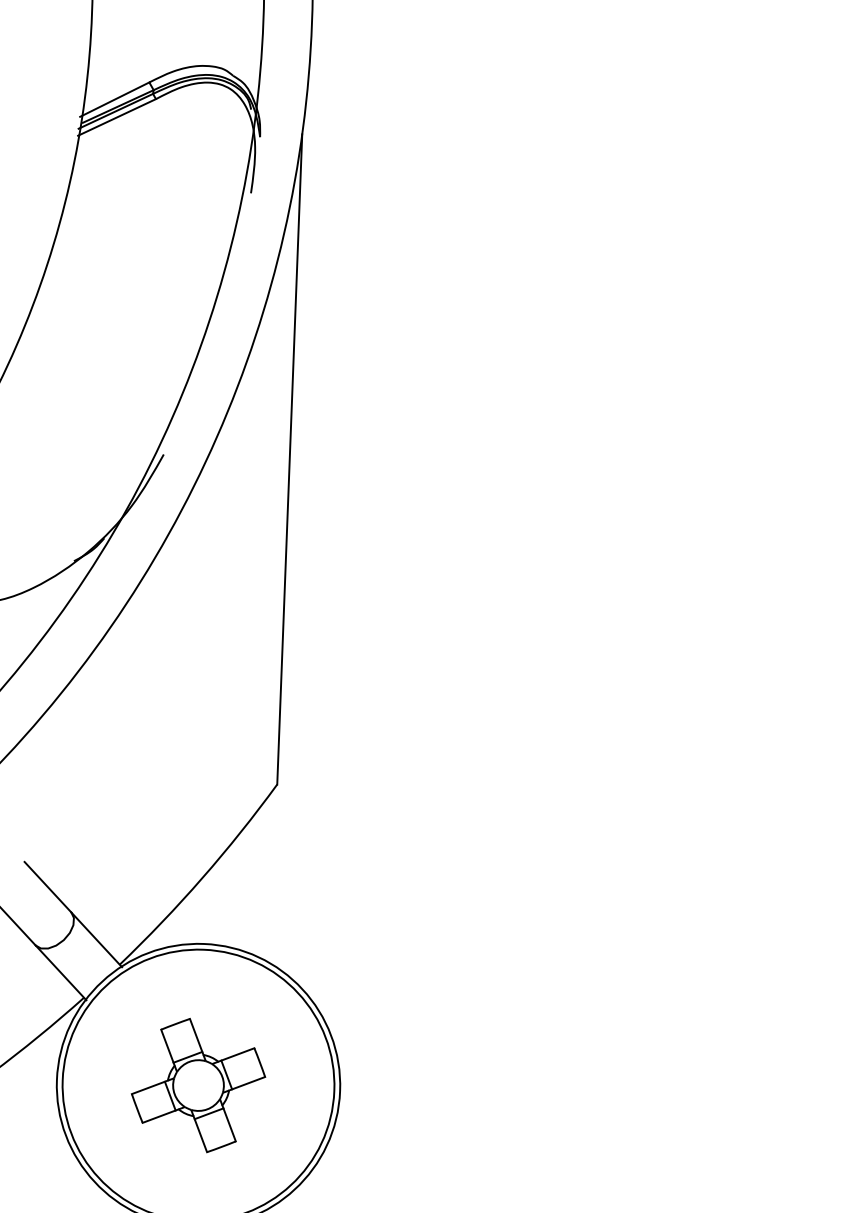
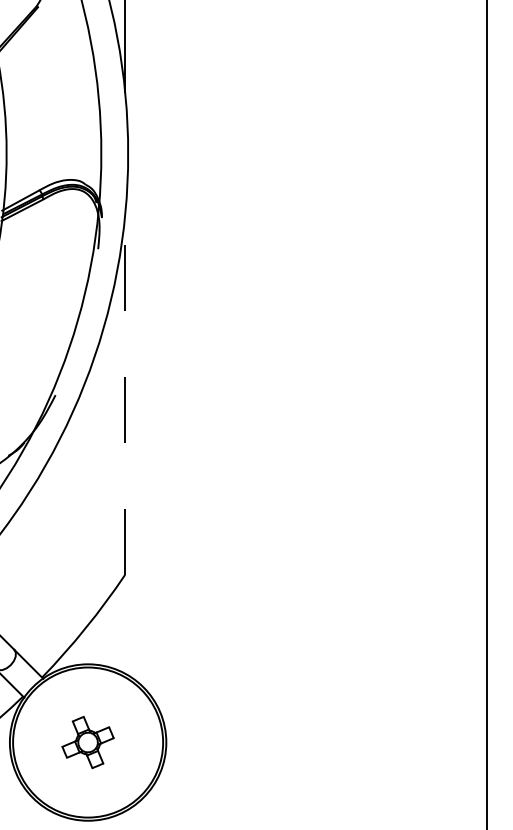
line: (290, 459) -> (125, 395), solid -> dashed
part: (197, 1085) -> (87, 742), size x0.7

